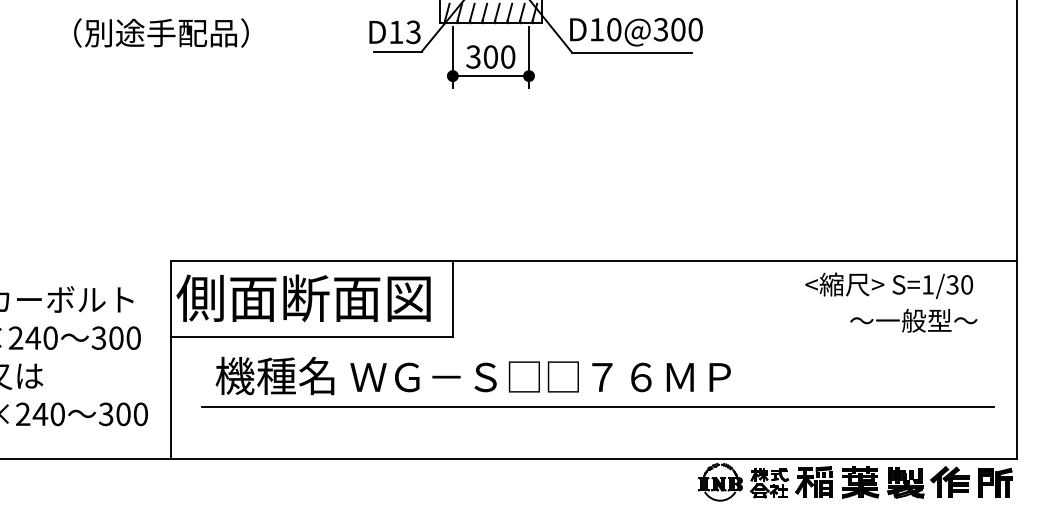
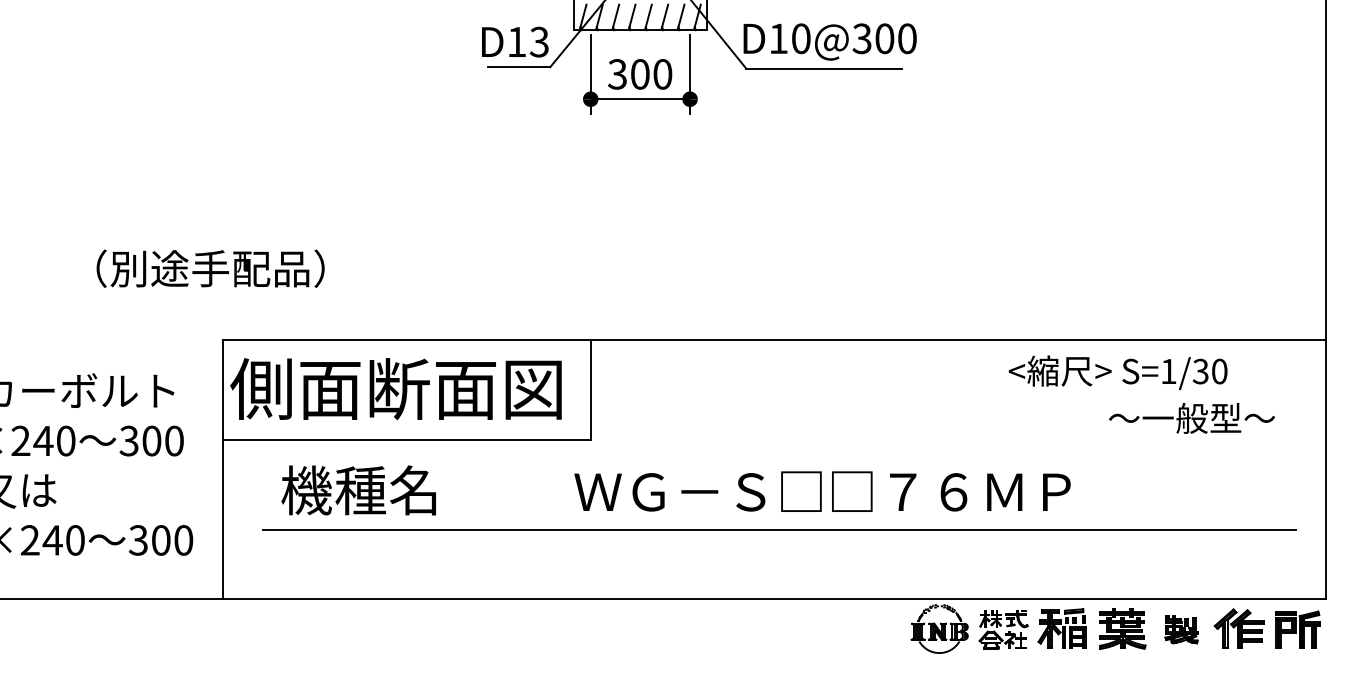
text: (161, 32) -> (210, 268), moved
text: (889, 285) -> (1118, 372), moved
text: (540, 376) -> (822, 491), moved
part: (905, 482) -> (1181, 629), size x0.7

